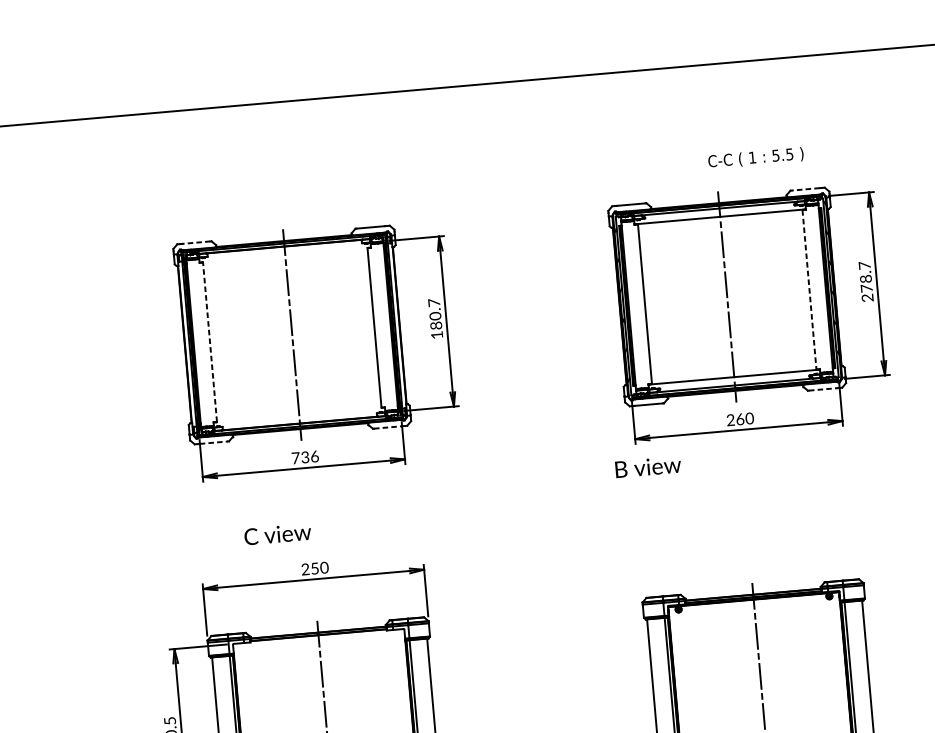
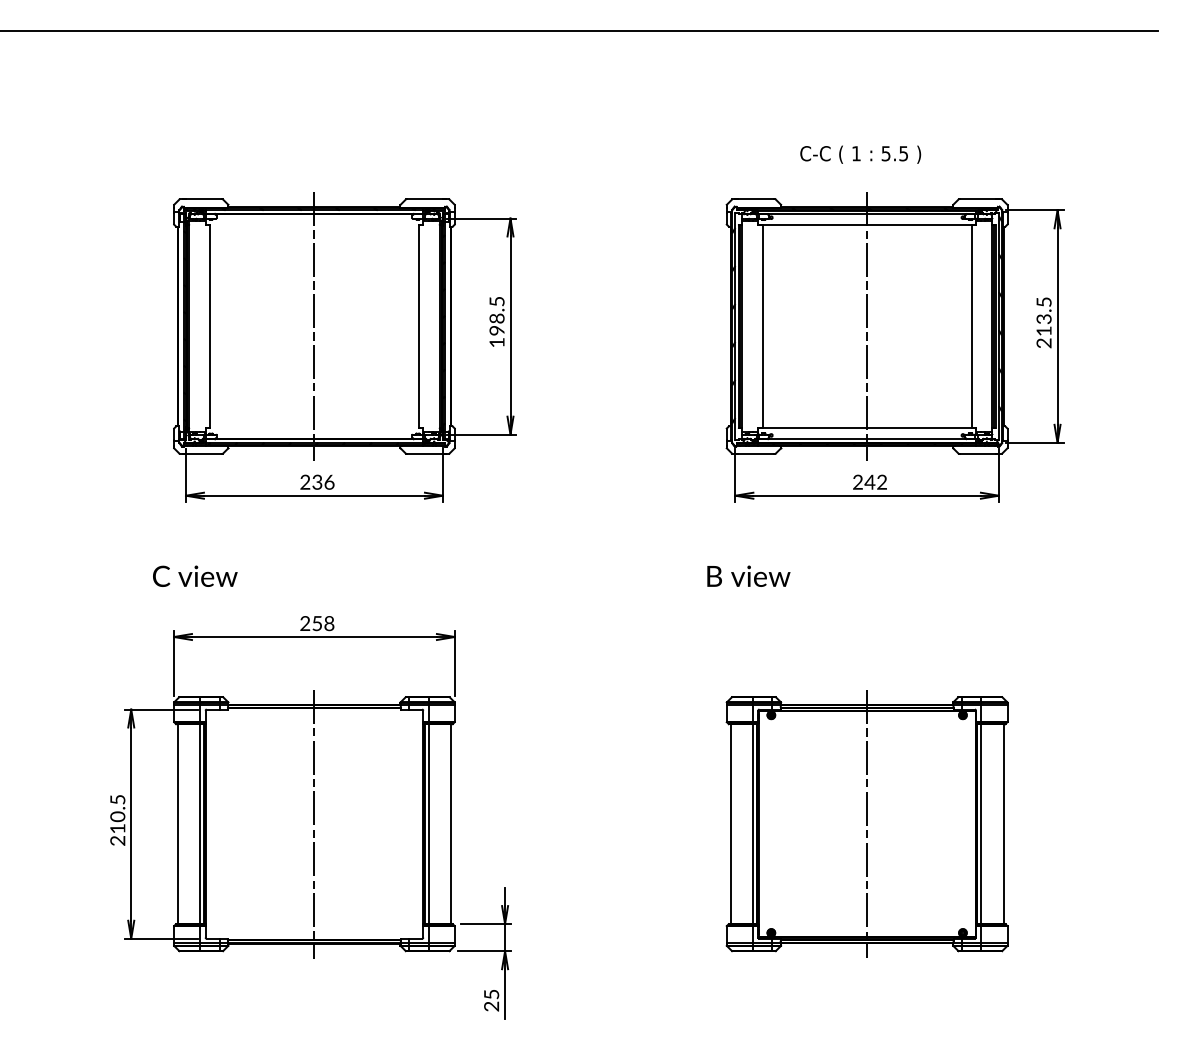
text: (755, 158) -> (860, 154), moved
line: (805, 189) -> (977, 199), dashed -> solid
line: (196, 242) -> (203, 199), dashed -> solid
text: (865, 276) -> (1043, 316), 278.7 -> 213.5
line: (809, 290) -> (971, 327), dashed -> solid
text: (434, 313) -> (496, 315), 180.7 -> 198.5
line: (209, 342) -> (209, 326), dashed -> solid
line: (822, 389) -> (977, 453), dashed -> solid
text: (744, 419) -> (875, 482), 260 -> 242
line: (388, 427) -> (425, 453), dashed -> solid
line: (213, 442) -> (203, 453), dashed -> solid
text: (295, 457) -> (305, 481), 736 -> 236
text: (647, 466) -> (748, 575), moved
text: (277, 533) -> (195, 575), moved
text: (324, 567) -> (329, 623), 250 -> 258

